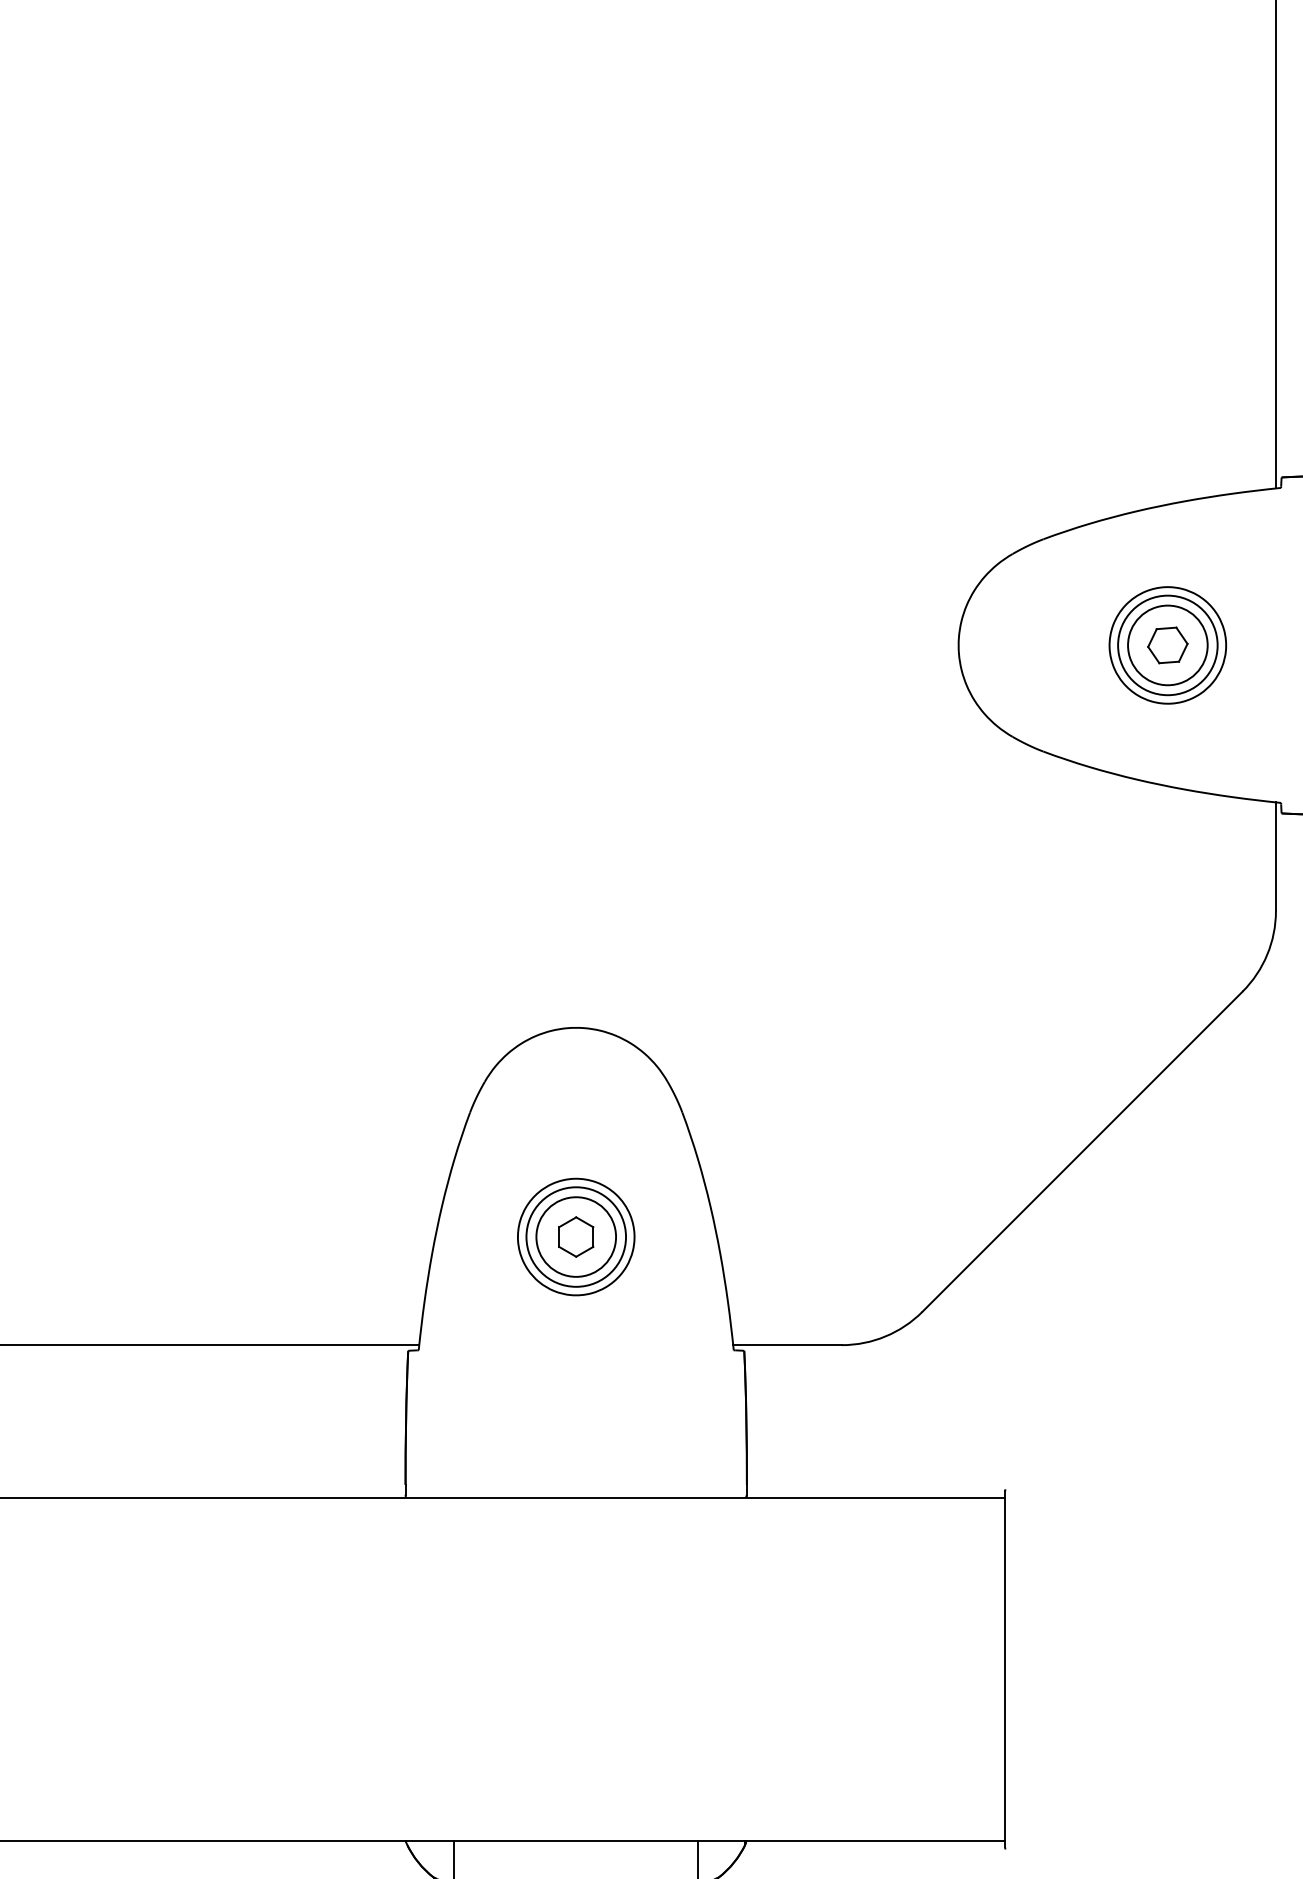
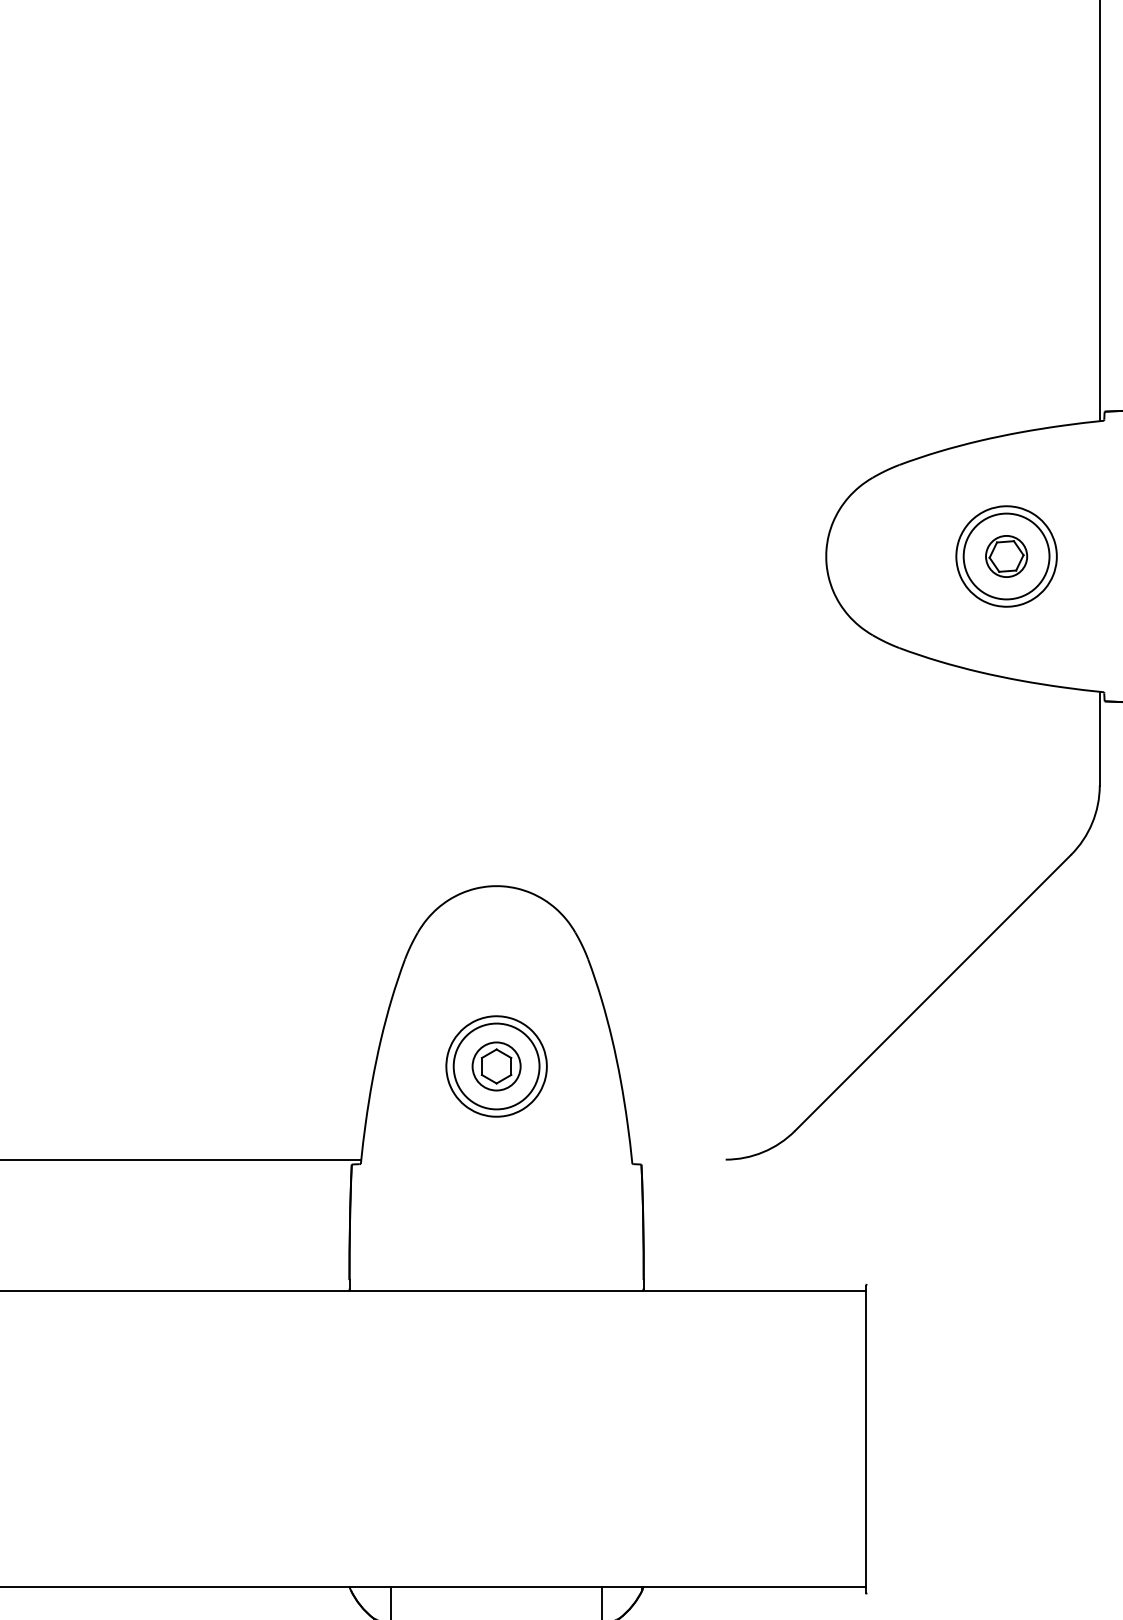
circle: (1167, 645) -> (1006, 556), size x0.6
circle: (576, 1236) -> (496, 1066), size x0.7
line: (787, 1345) -> (678, 1159), removed

